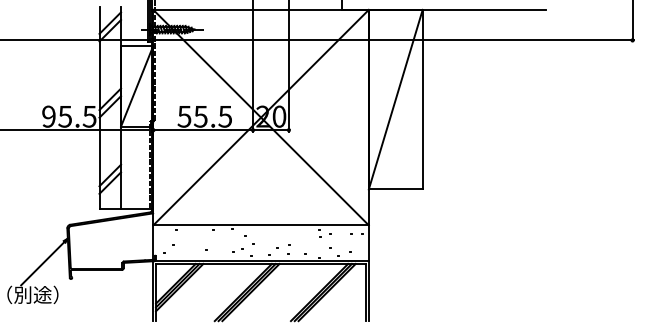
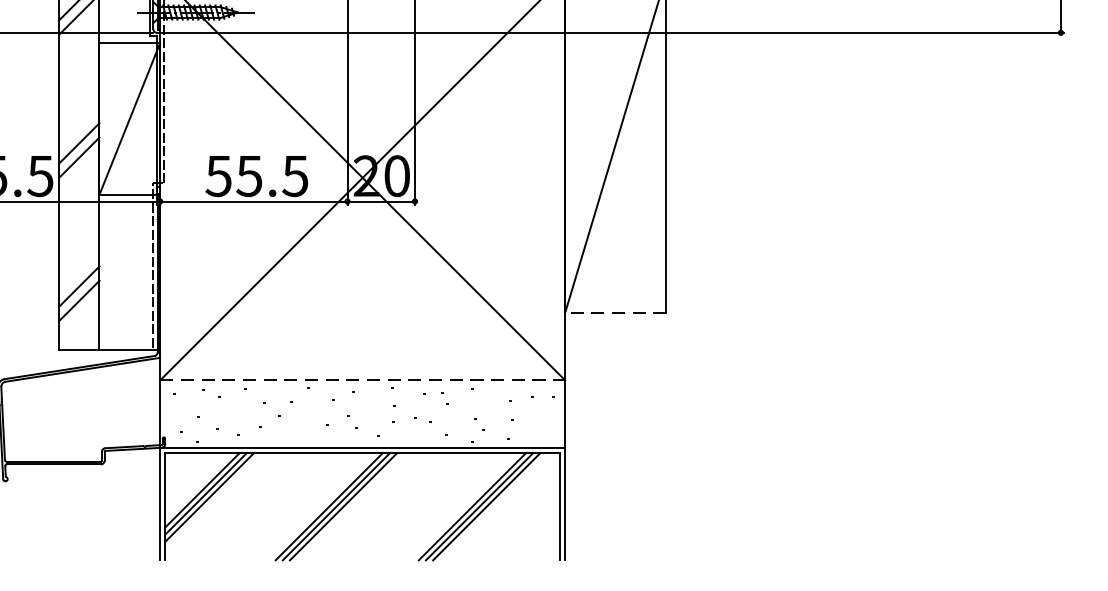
line: (395, 189) -> (615, 312), solid -> dashed
line: (261, 225) -> (363, 380), solid -> dashed

